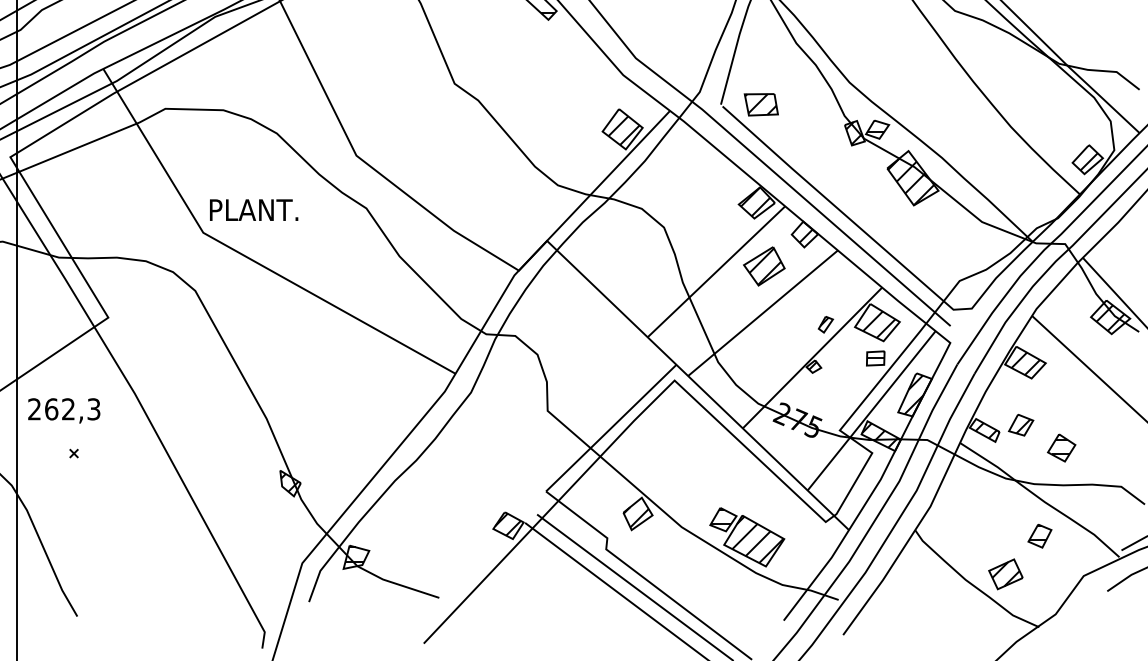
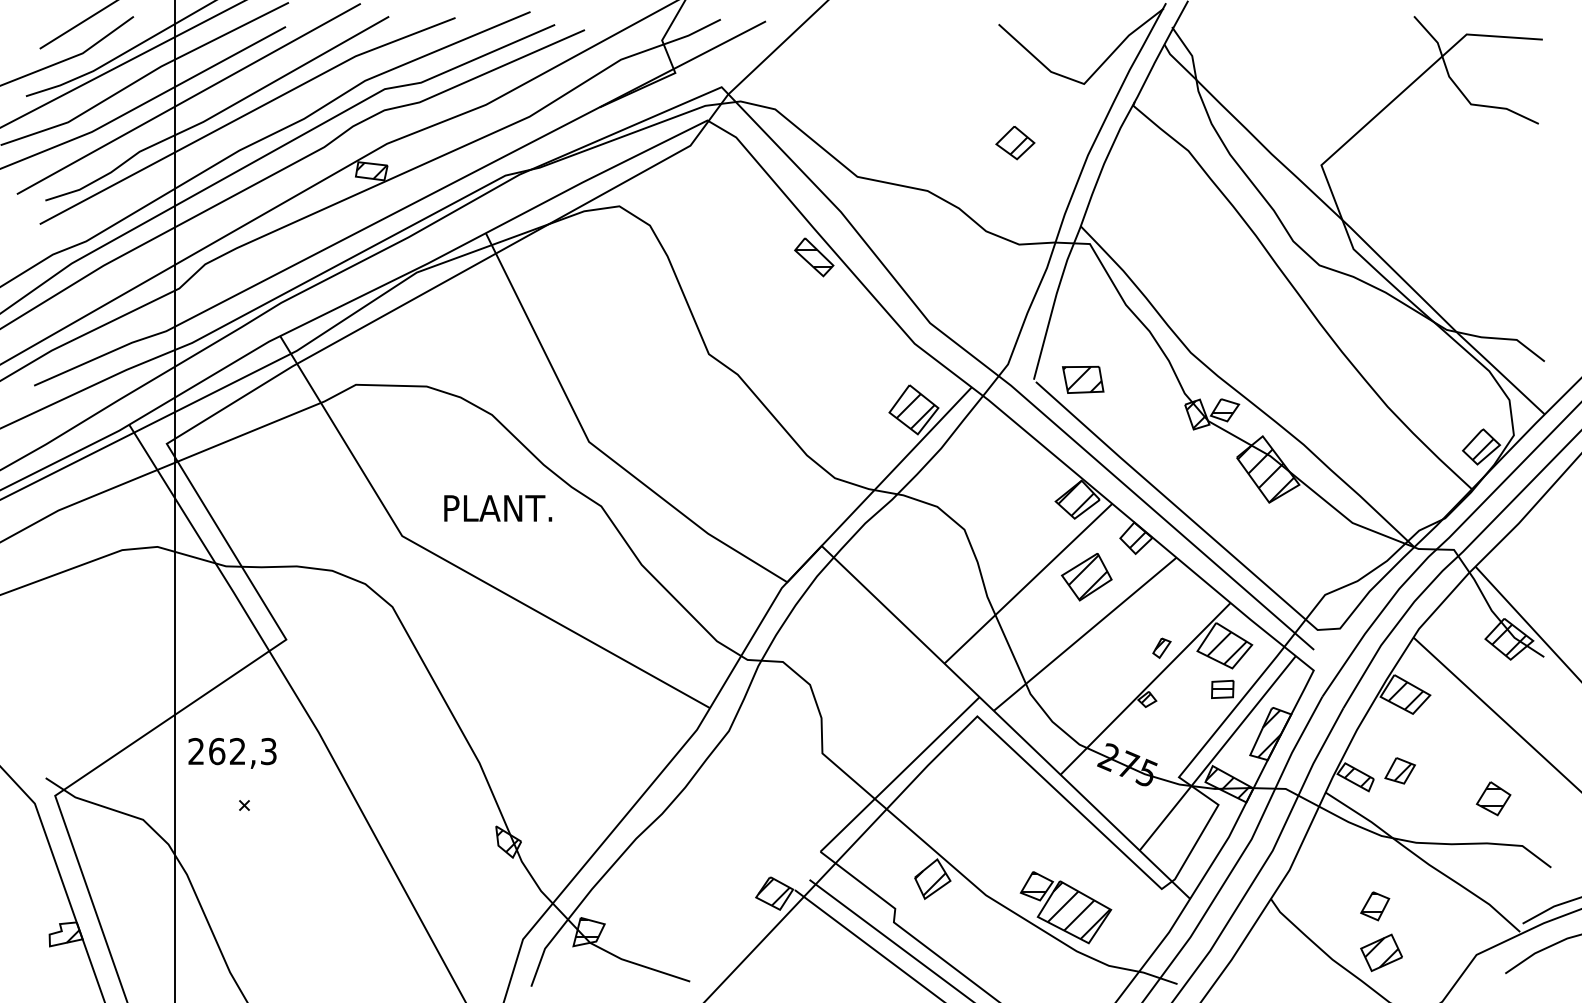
text: (254, 210) -> (498, 508), moved
part: (1061, 447) -> (1493, 798), moved
part: (1040, 536) -> (1375, 906), moved

